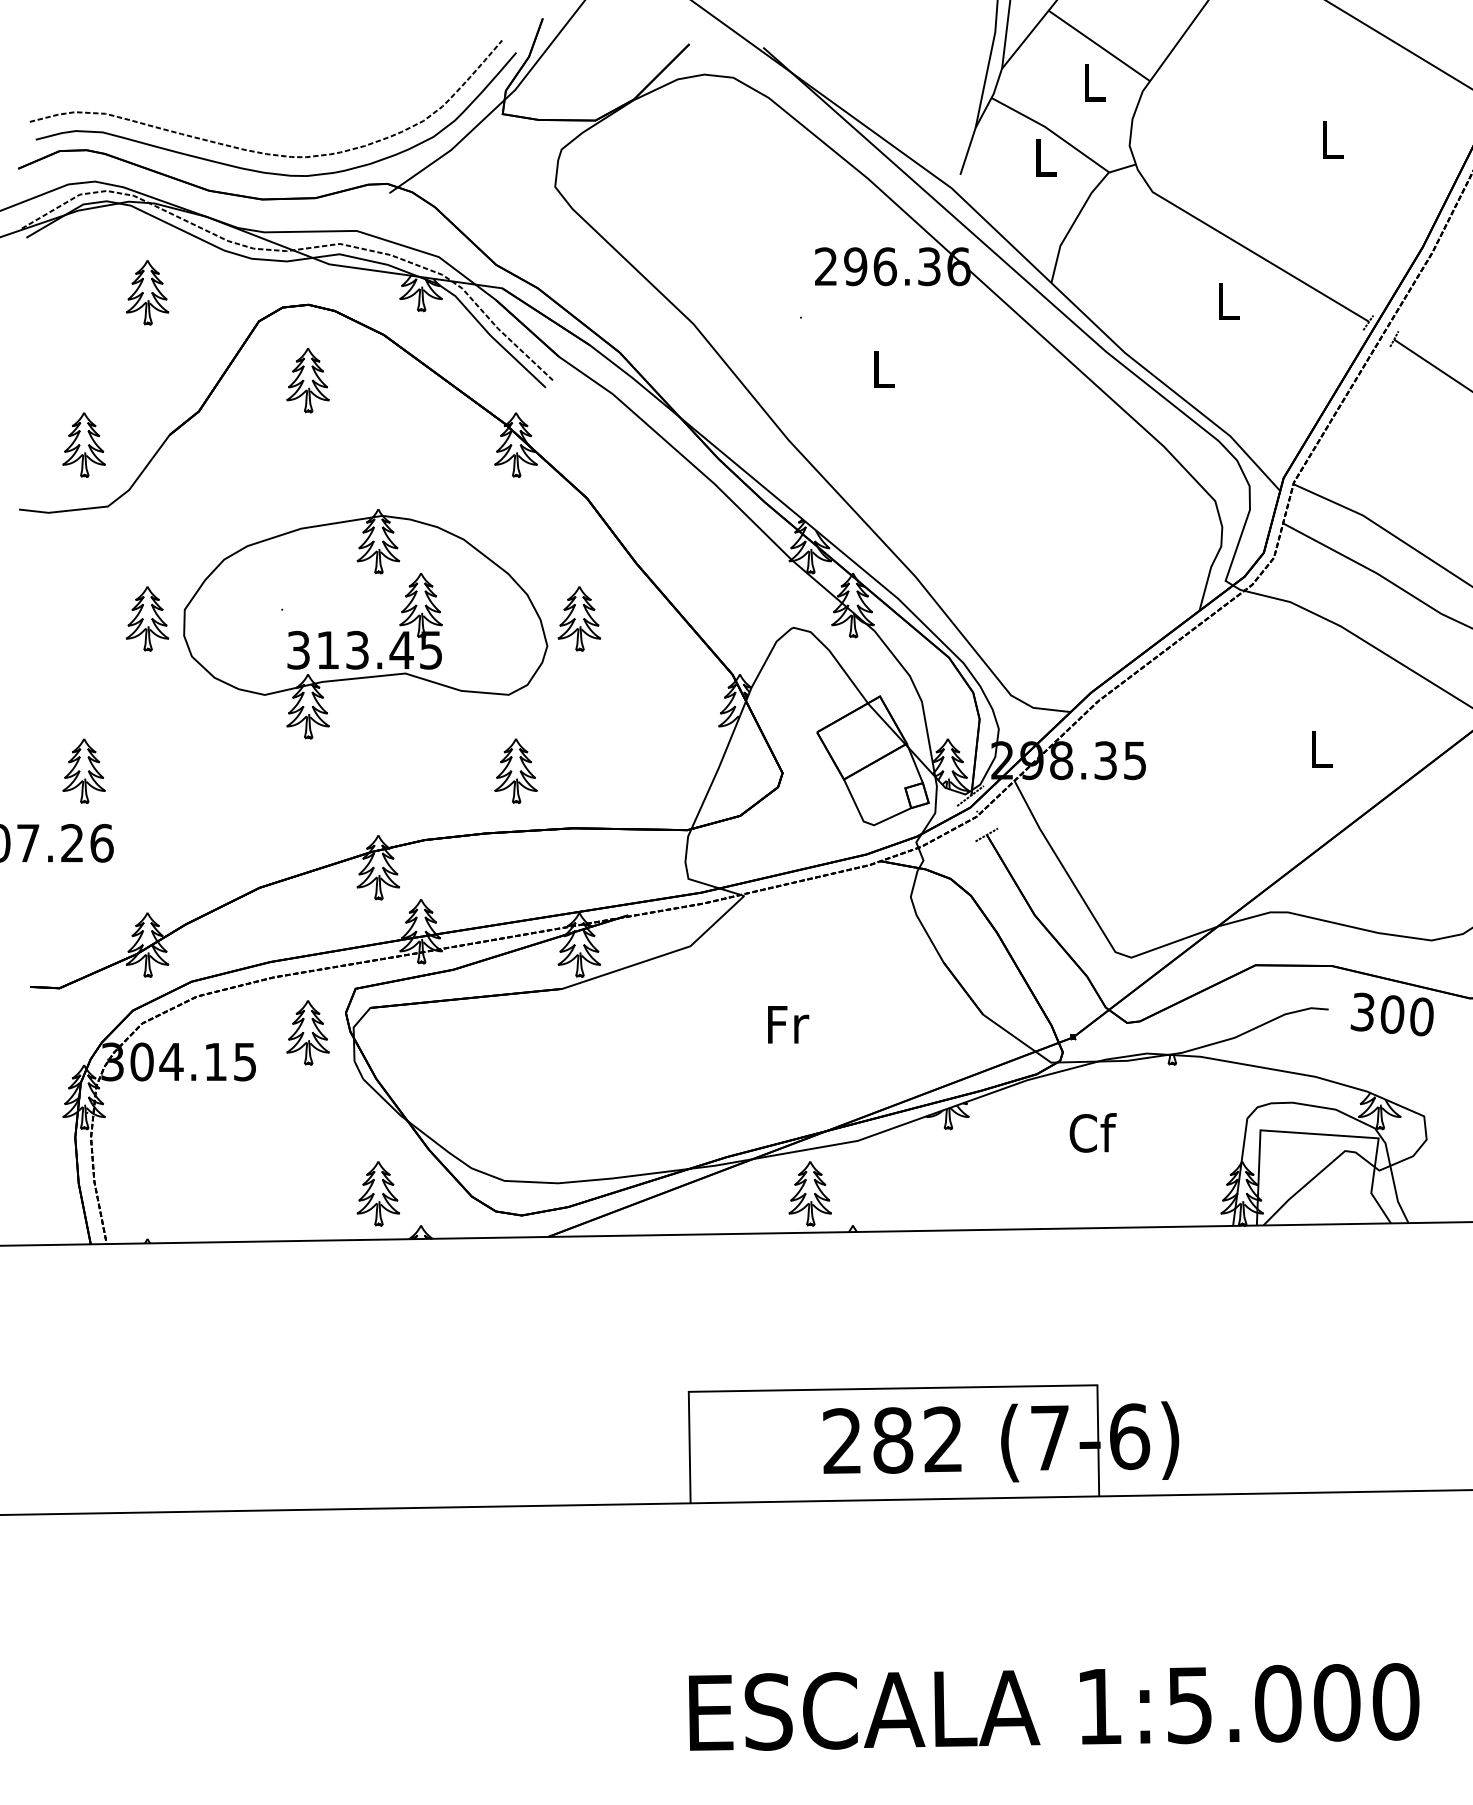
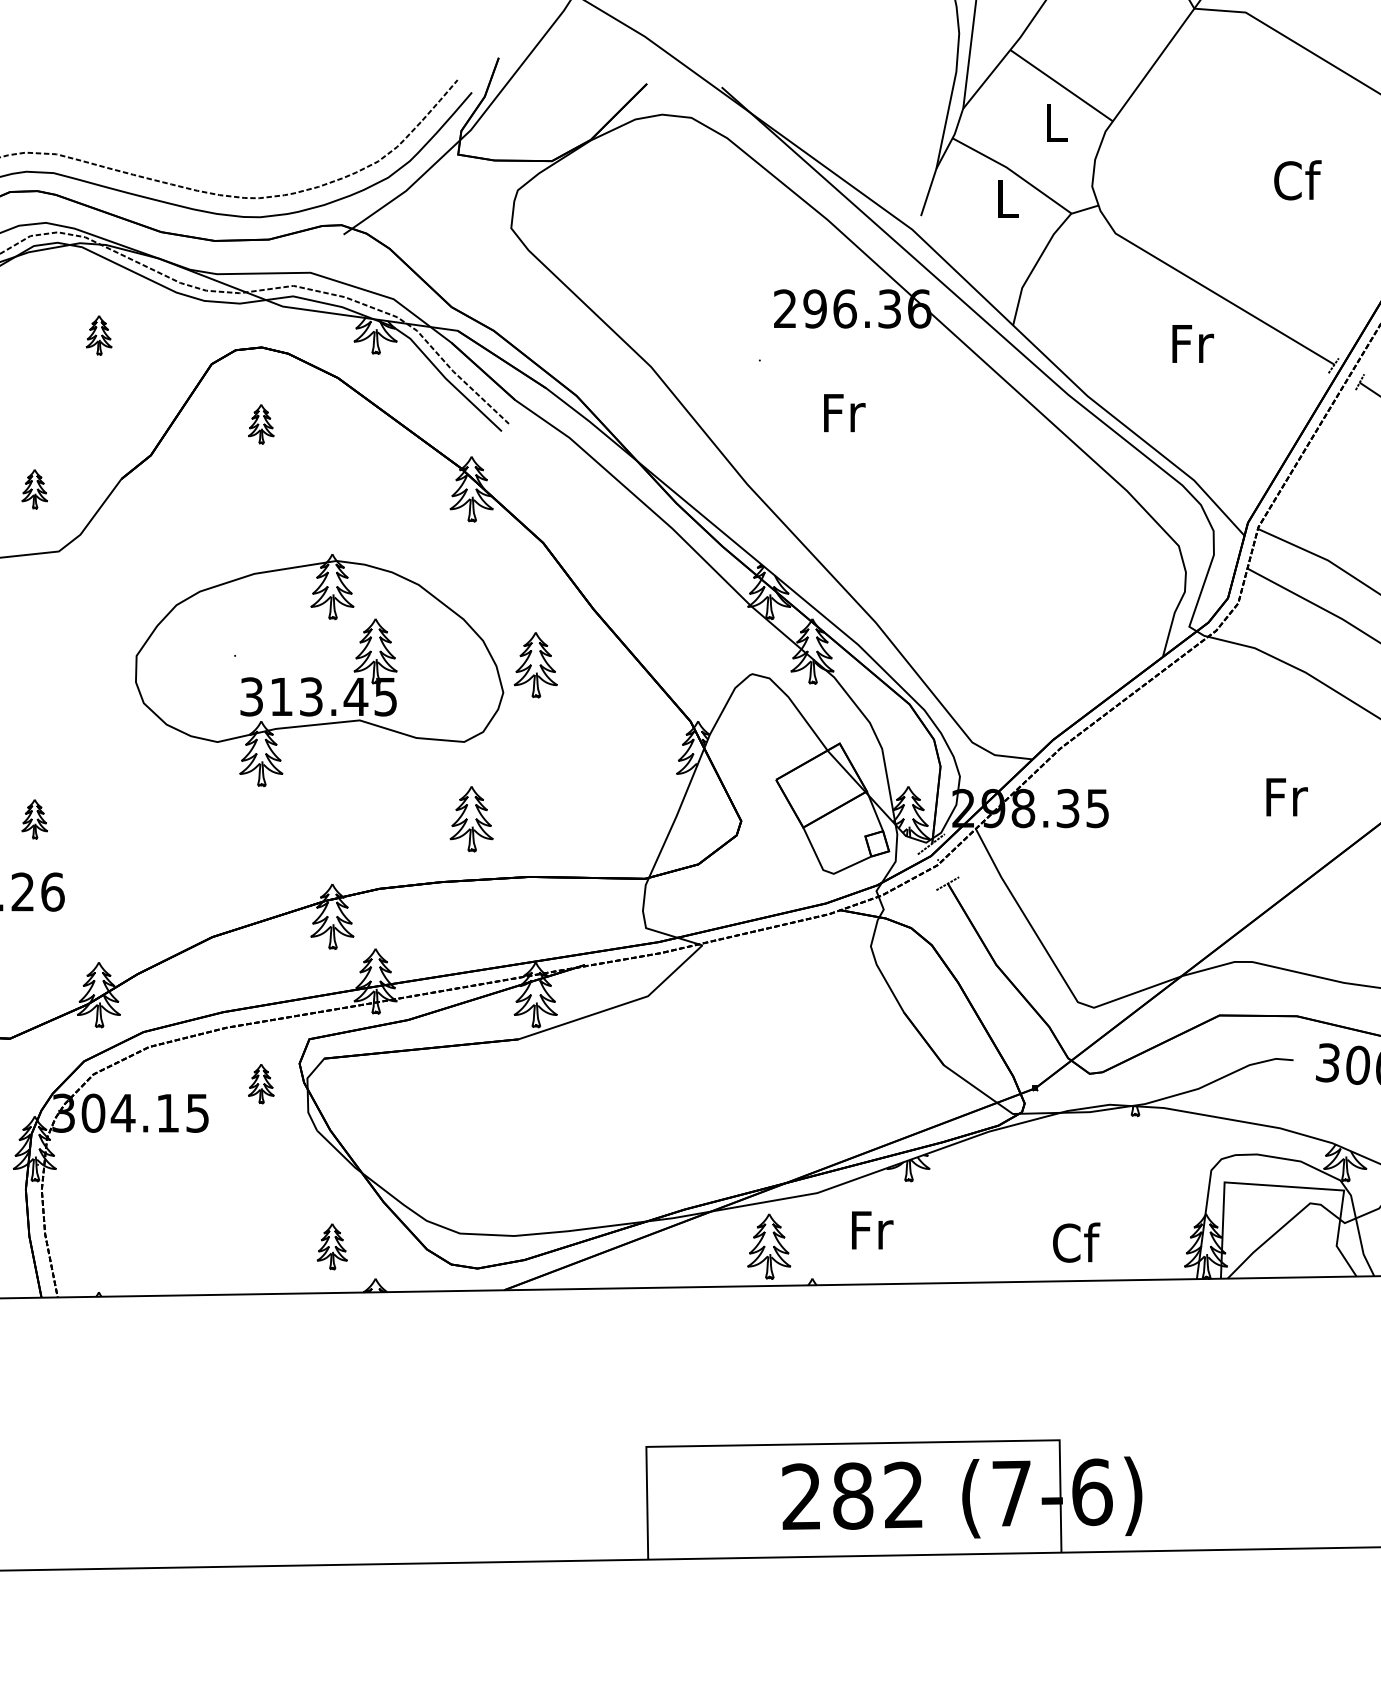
text: (1332, 139) -> (1297, 180), L -> Cf
part: (147, 292) -> (98, 335), size x0.6
text: (1229, 300) -> (1193, 343), L -> Fr
text: (884, 369) -> (844, 412), L -> Fr
part: (307, 380) -> (260, 424), size x0.6
part: (83, 444) -> (34, 488), size x0.6
part: (147, 618) -> (98, 664), removed
text: (1321, 749) -> (1286, 797), L -> Fr
part: (83, 771) -> (34, 819), size x0.6
text: (788, 1024) -> (872, 1230), moved
part: (307, 1032) -> (260, 1083), size x0.6
text: (1092, 1132) -> (1075, 1242), moved
part: (377, 1193) -> (331, 1246), size x0.7

